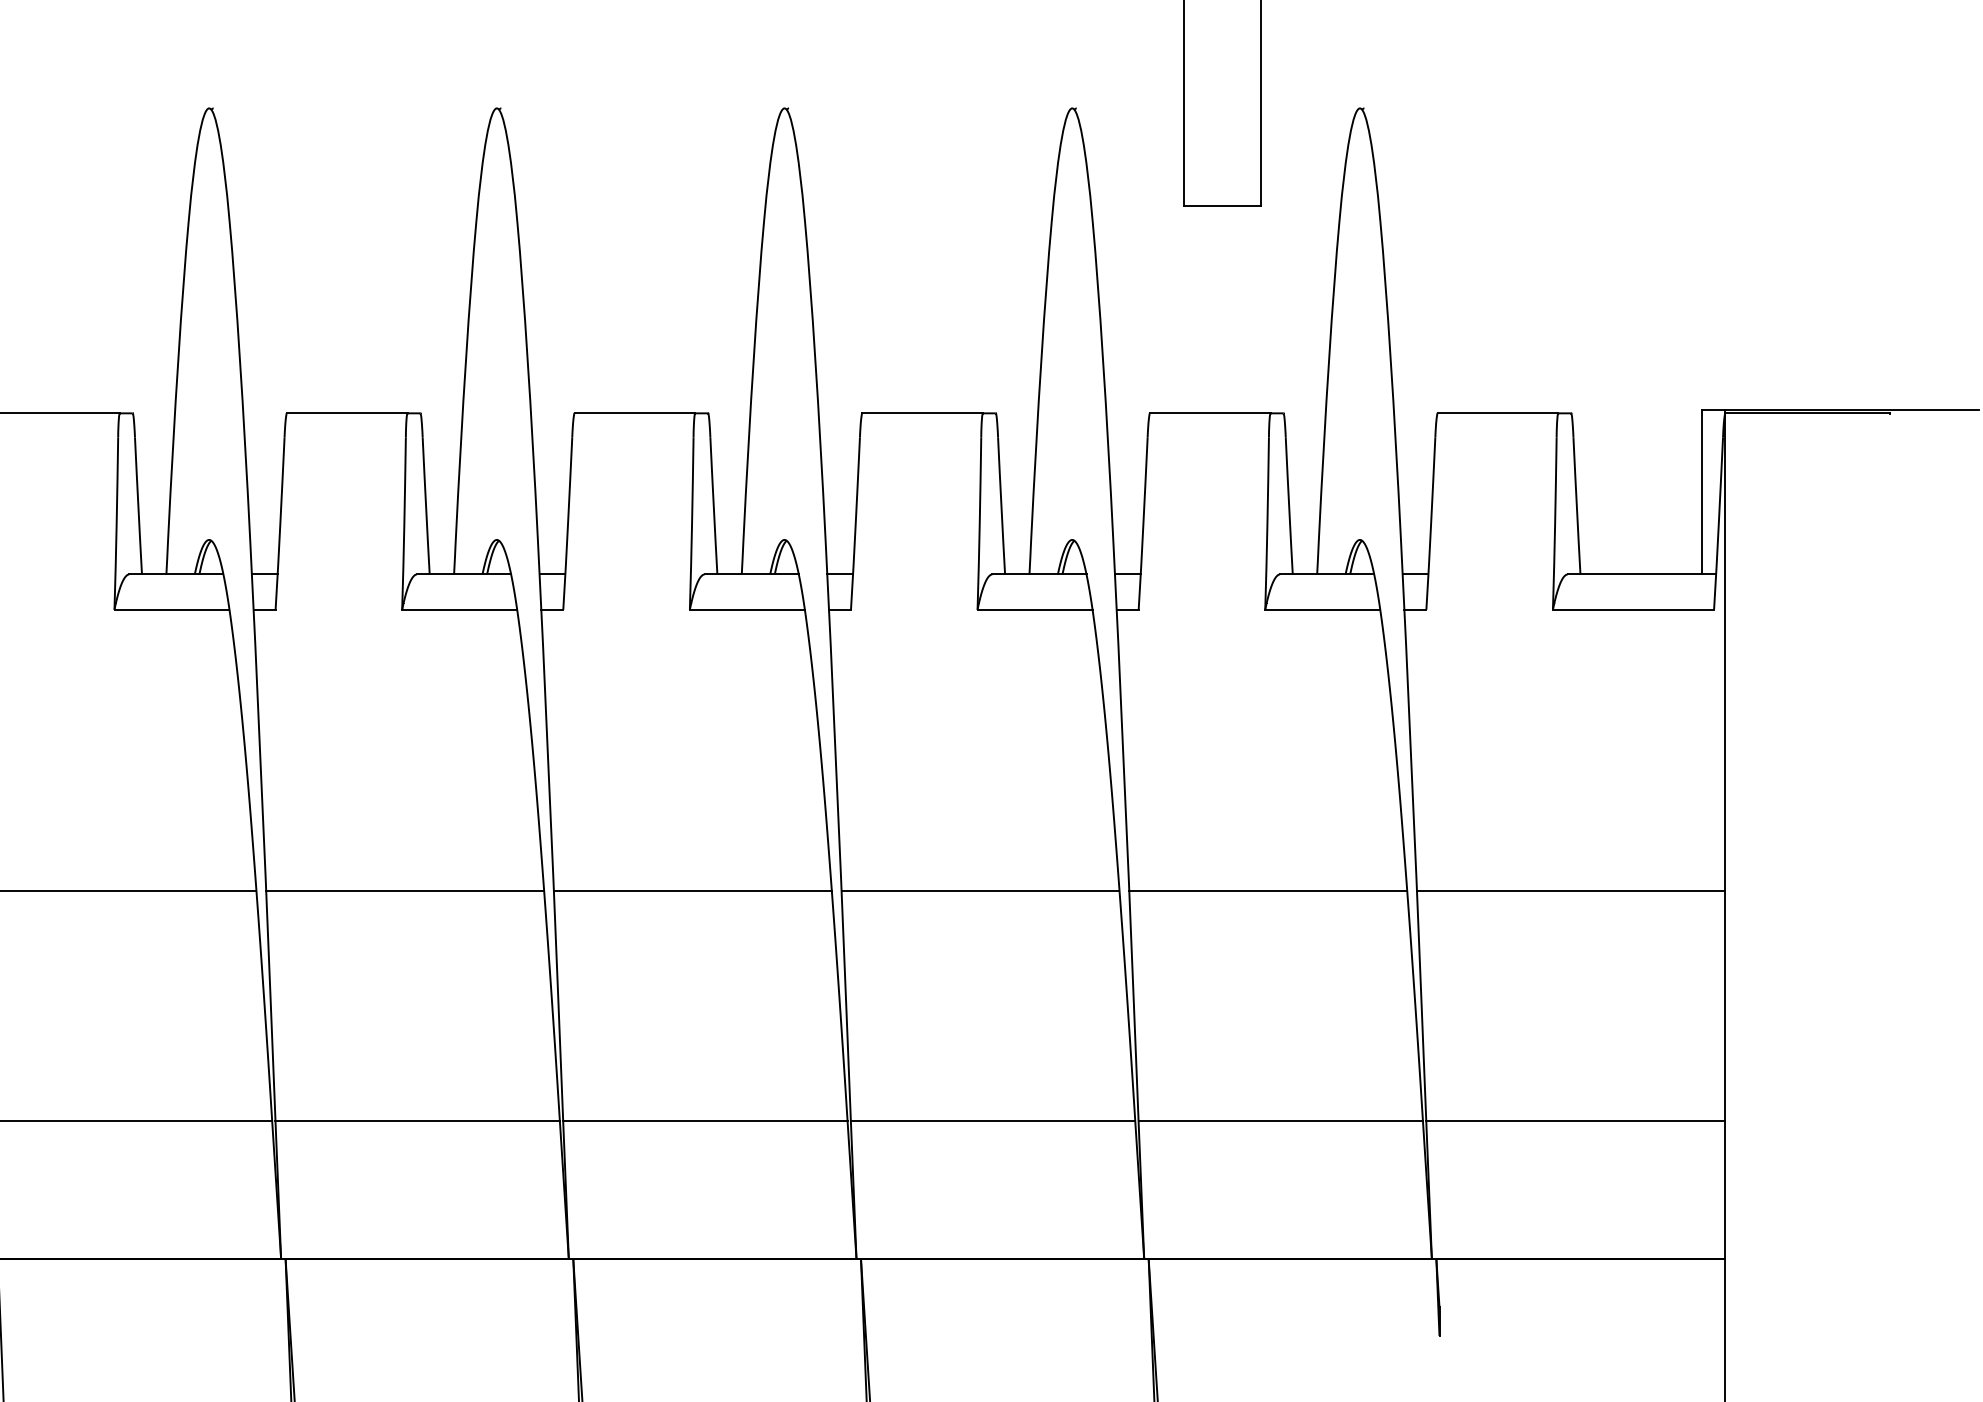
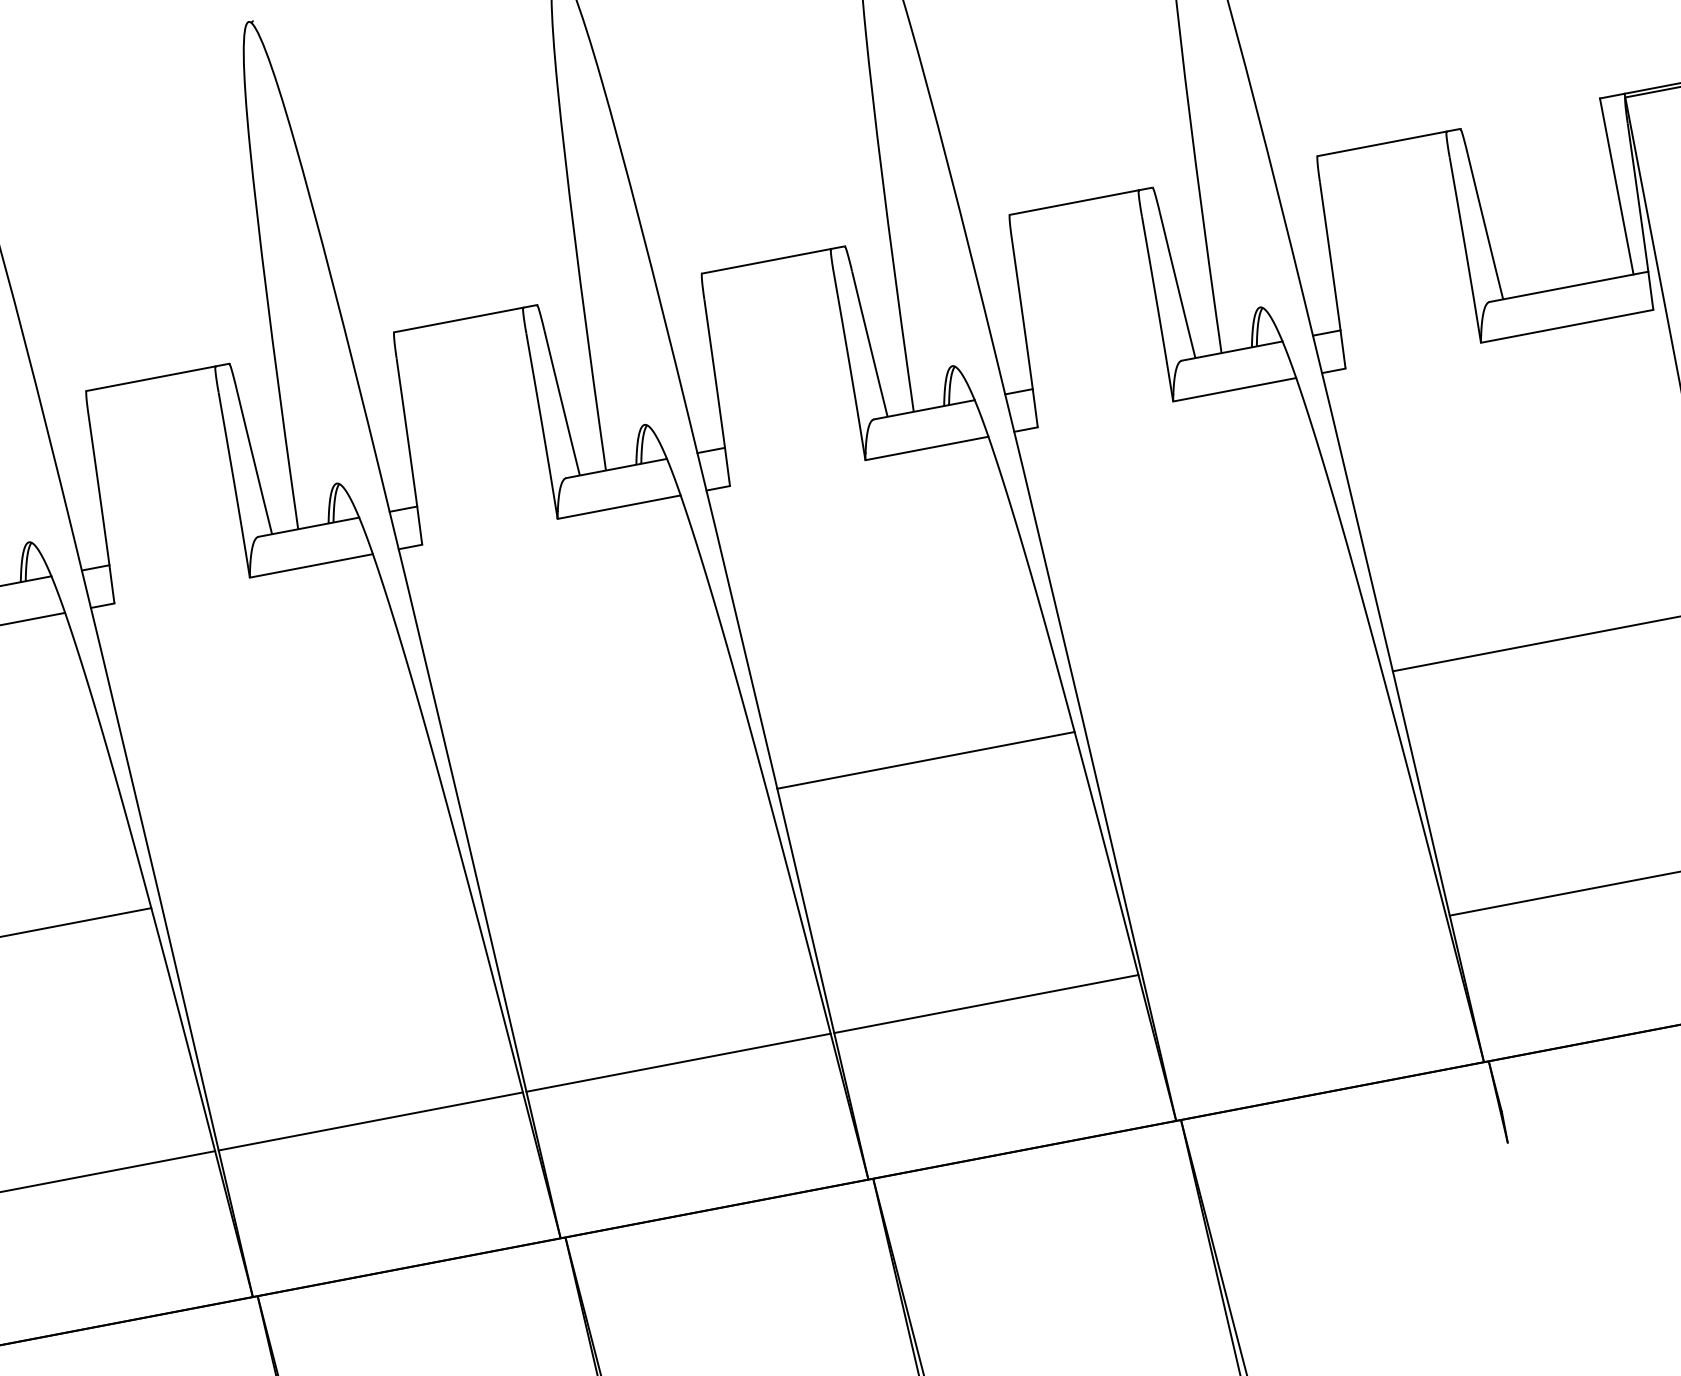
line: (405, 890) -> (310, 877), removed
line: (692, 890) -> (617, 818), removed
line: (1268, 890) -> (1233, 701), removed
line: (1280, 1121) -> (1293, 945), removed

